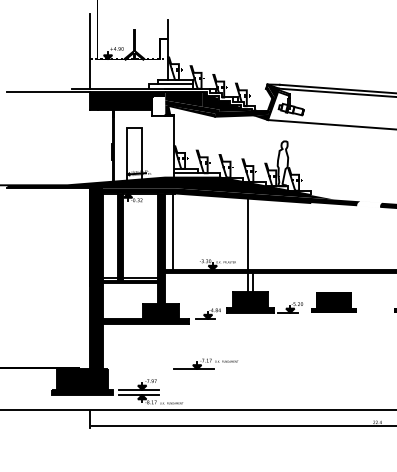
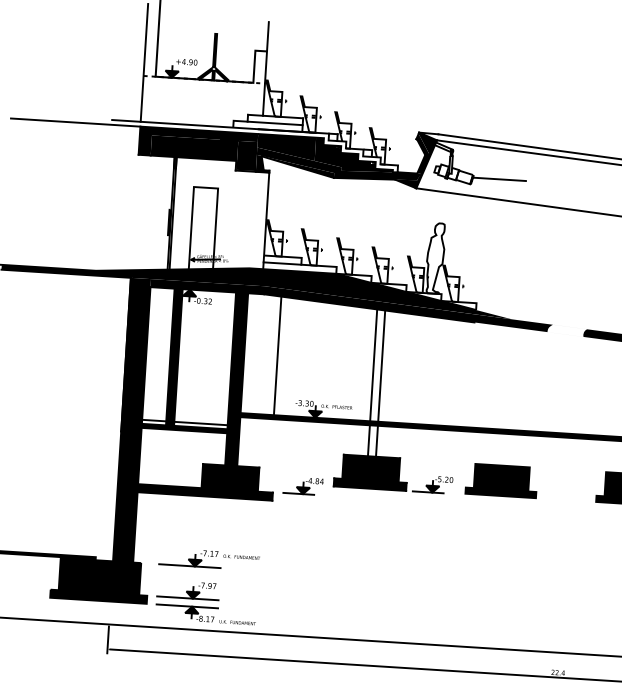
fill: (158, 105) -> (246, 154), added
line: (320, 111) -> (499, 180), added
line: (173, 232) -> (277, 356), moved
line: (253, 234) -> (382, 366), added
part: (205, 363) -> (208, 558), moved

